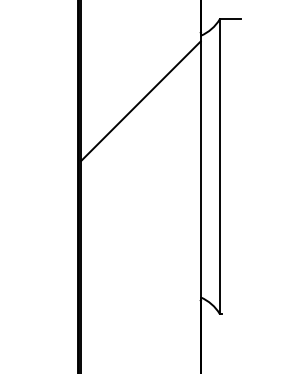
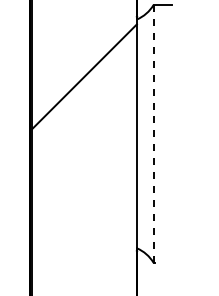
line: (219, 166) -> (153, 133), solid -> dashed

